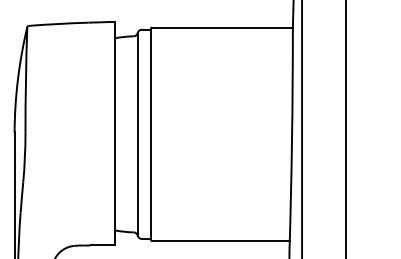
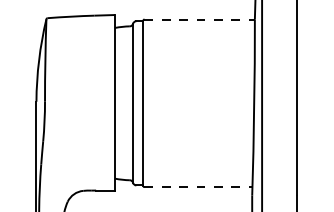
line: (223, 27) -> (200, 19), solid -> dashed
line: (221, 241) -> (198, 187), solid -> dashed

